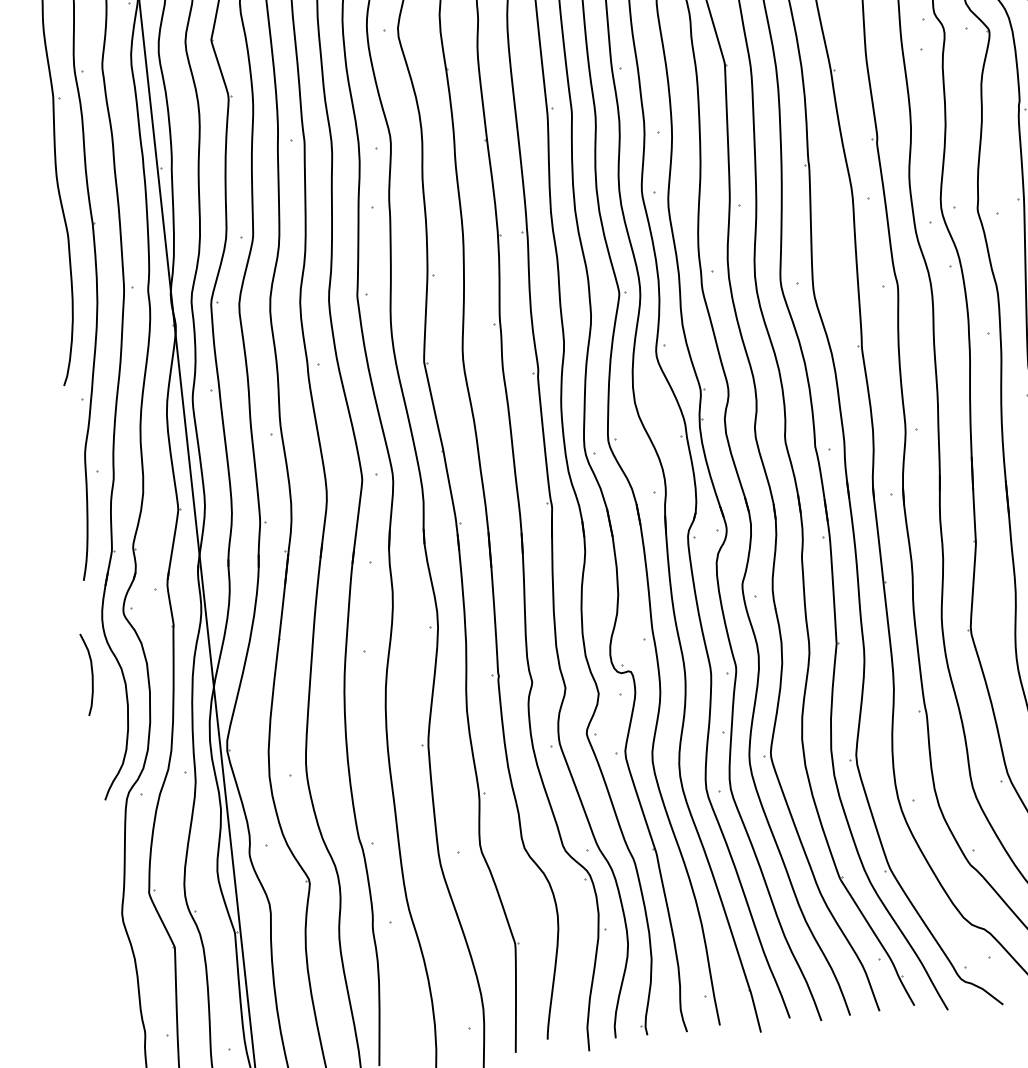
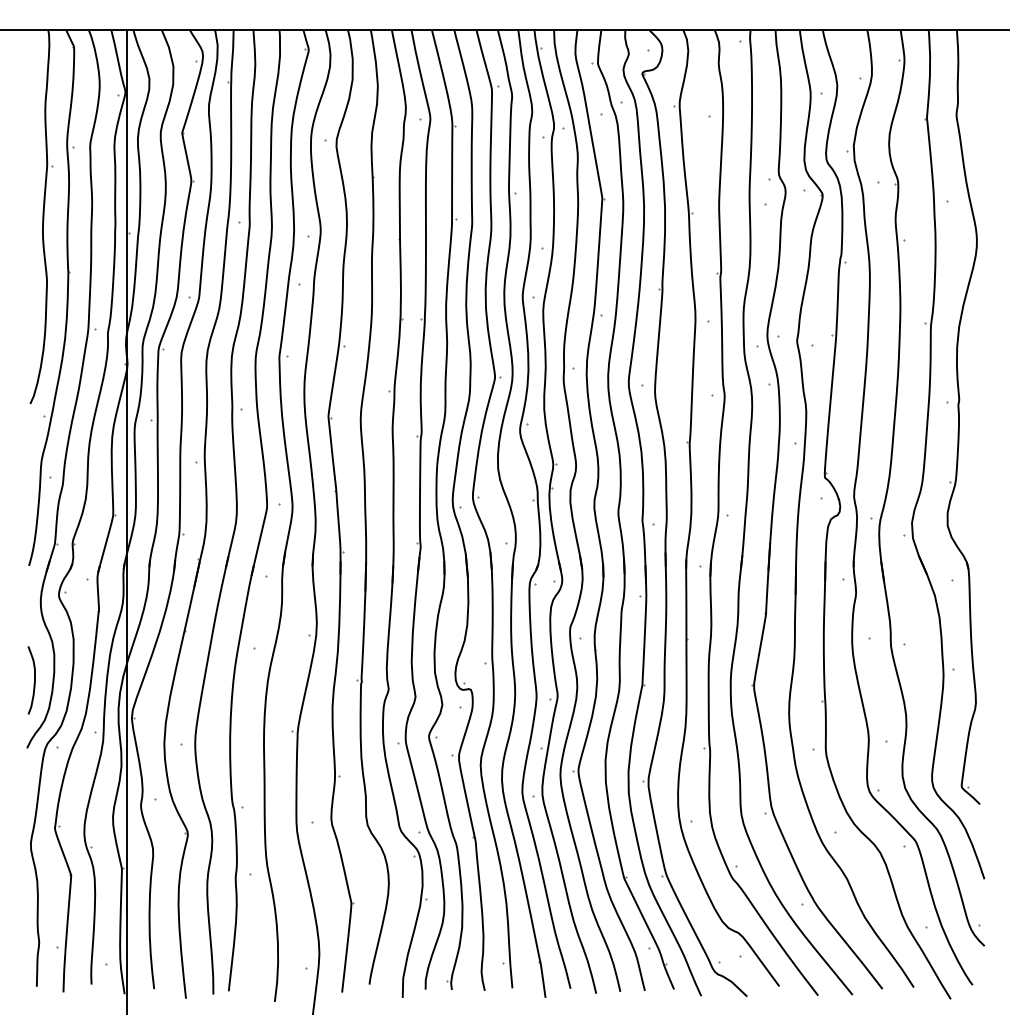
curve: (91, 674) -> (34, 680), moved

